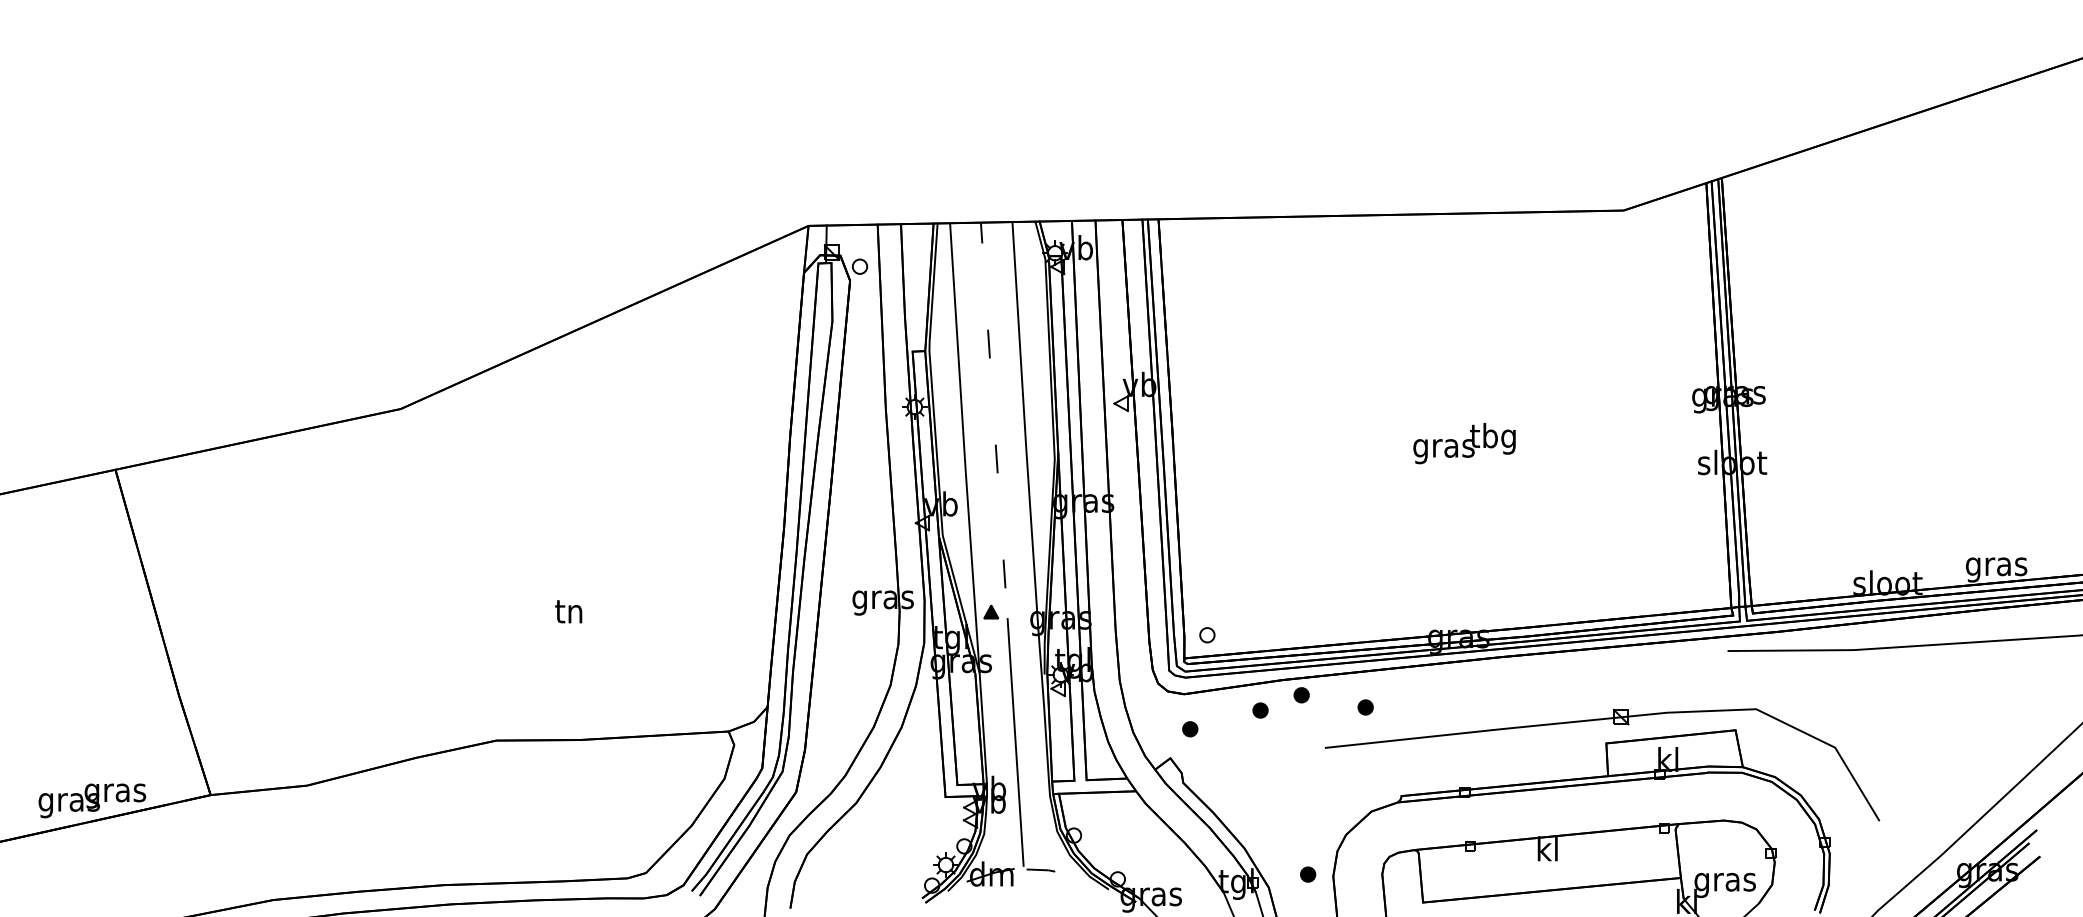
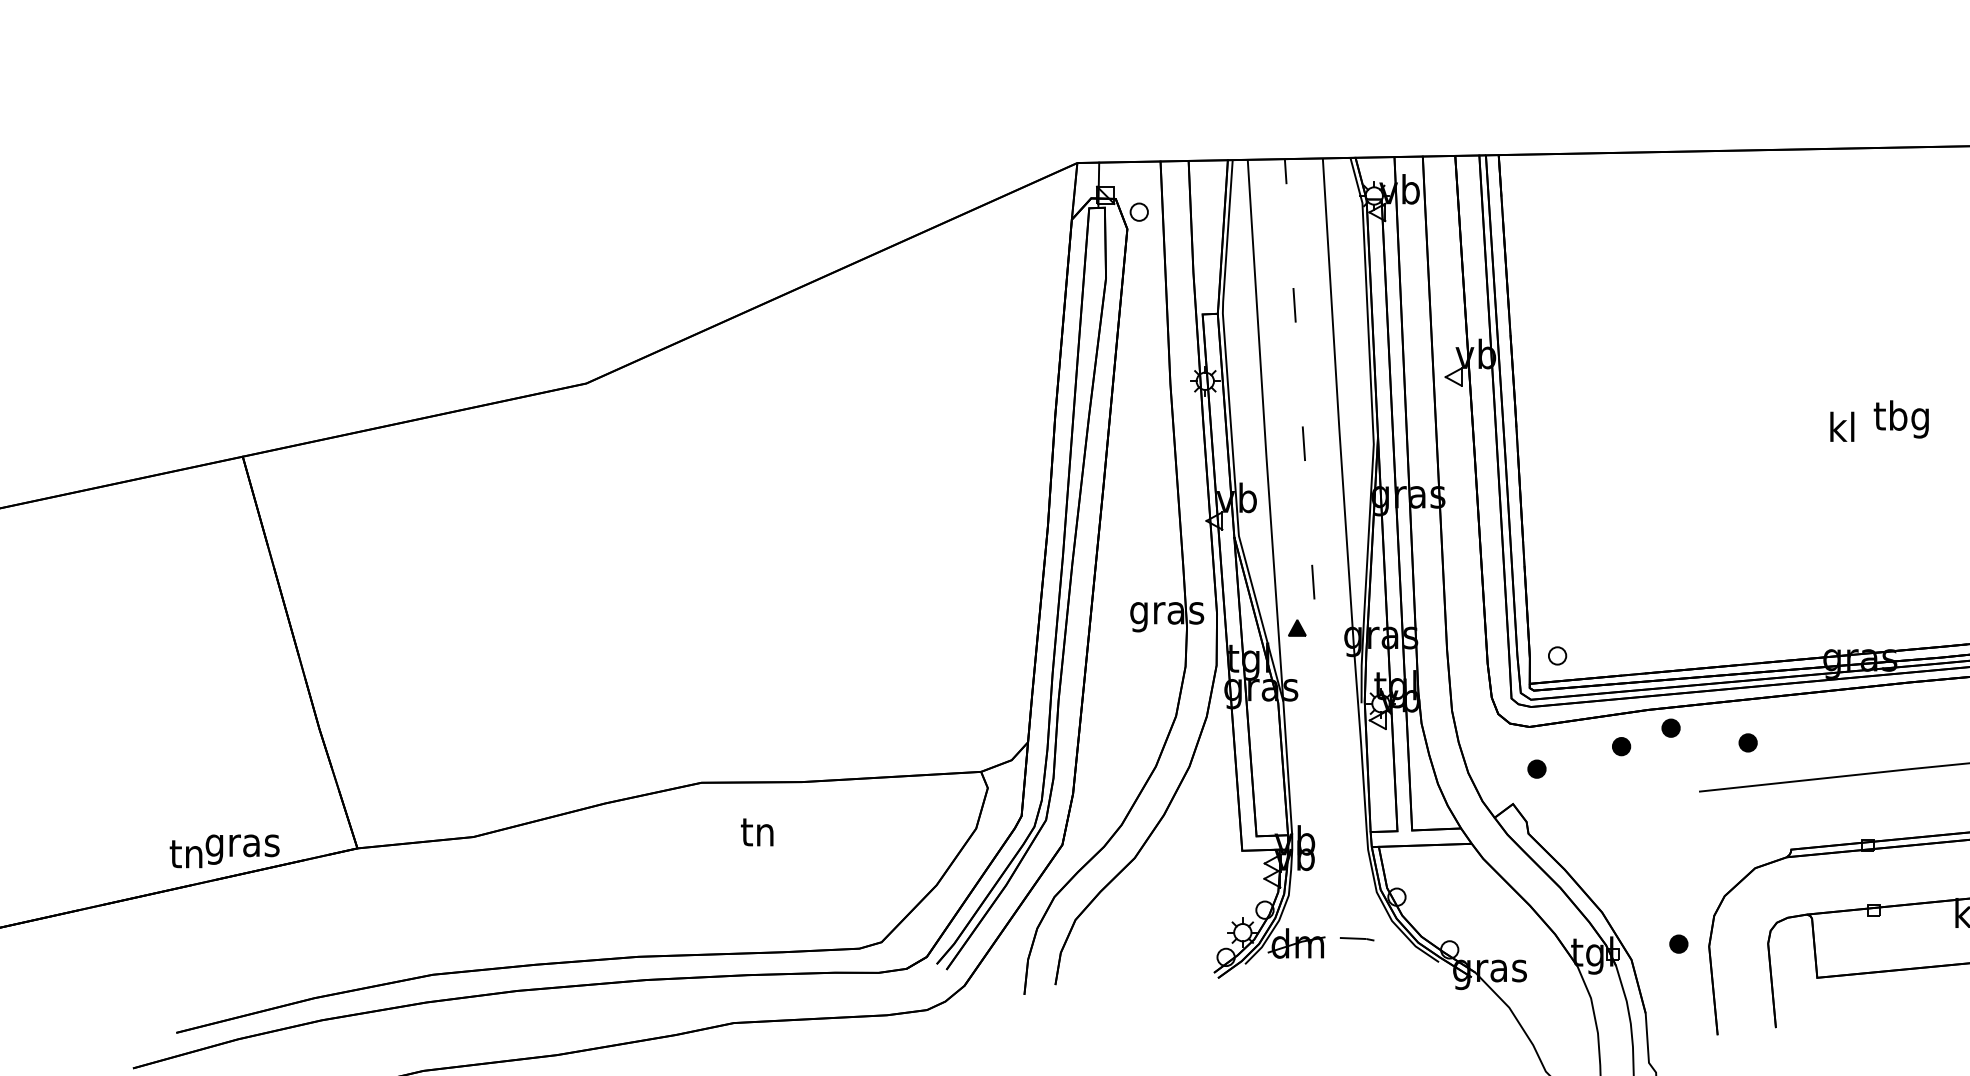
text: (1443, 448) -> (1841, 431), gras -> kl
text: (568, 611) -> (756, 832), moved
line: (1015, 742) -> (1326, 785), removed
text: (68, 803) -> (186, 858), gras -> tn

